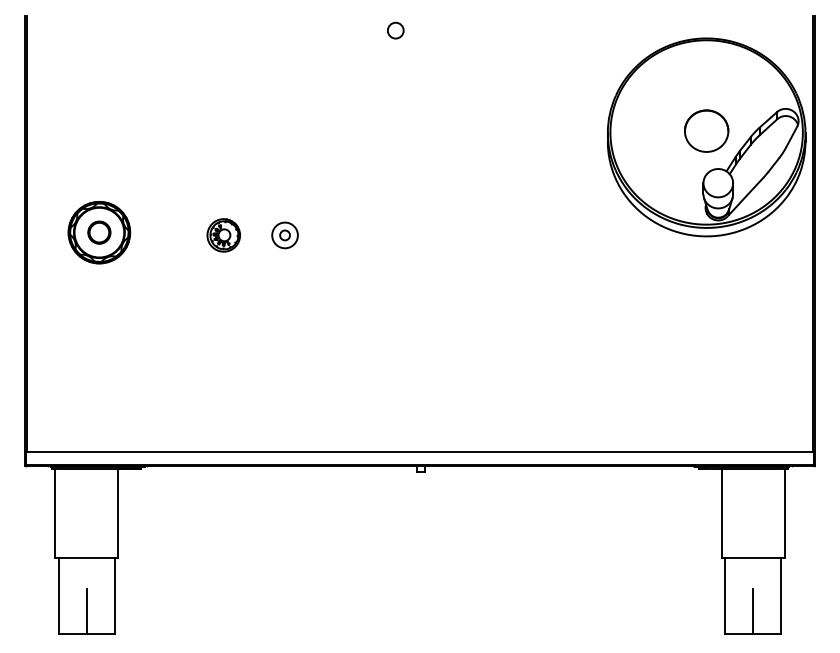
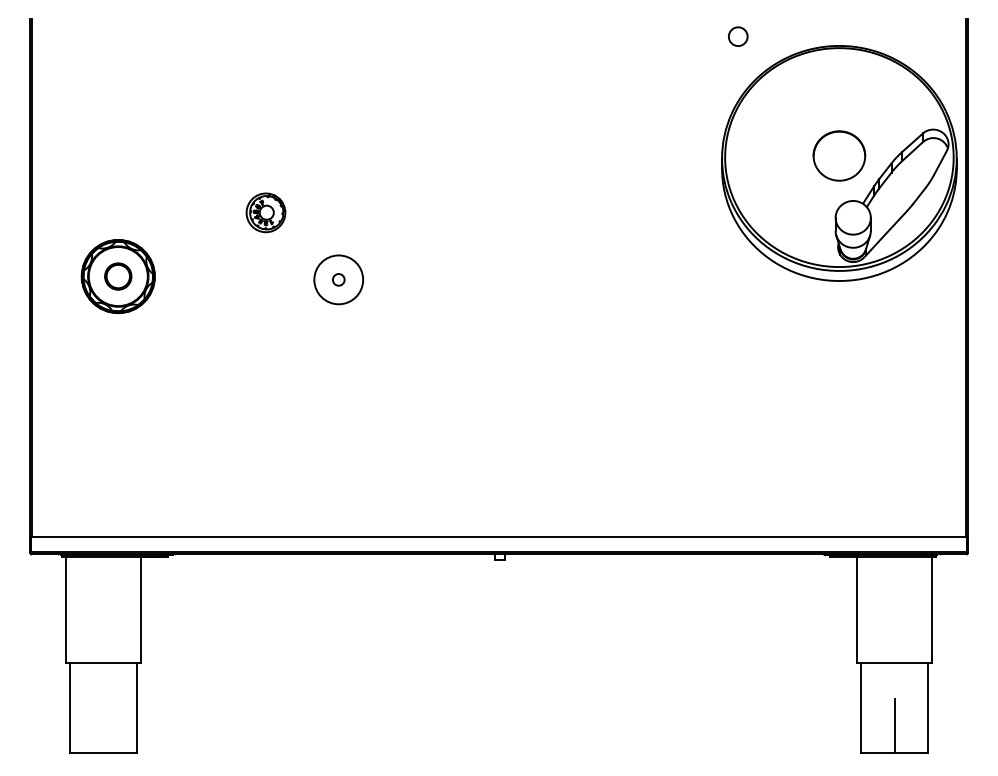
circle: (396, 30) -> (738, 36), moved
part: (223, 235) -> (265, 212), moved
circle: (284, 235) -> (338, 279), size x1.6
line: (86, 610) -> (103, 725), removed

